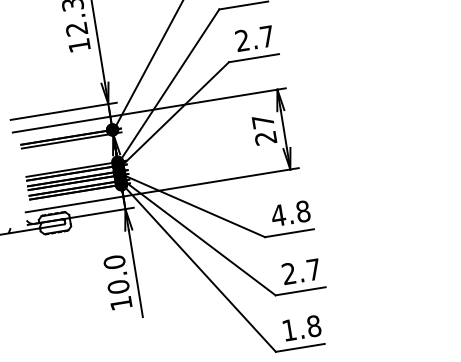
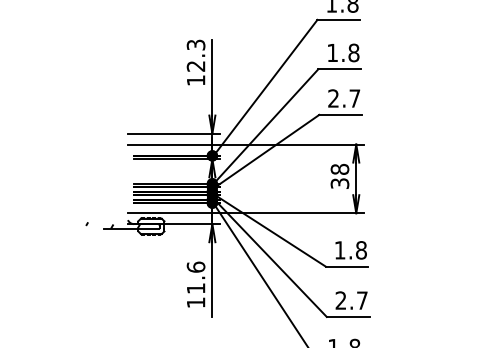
text: (263, 128) -> (339, 175), 27 -> 38
text: (277, 215) -> (339, 250), 4.8 -> 1.8
text: (115, 274) -> (195, 277), 10.0 -> 11.6

